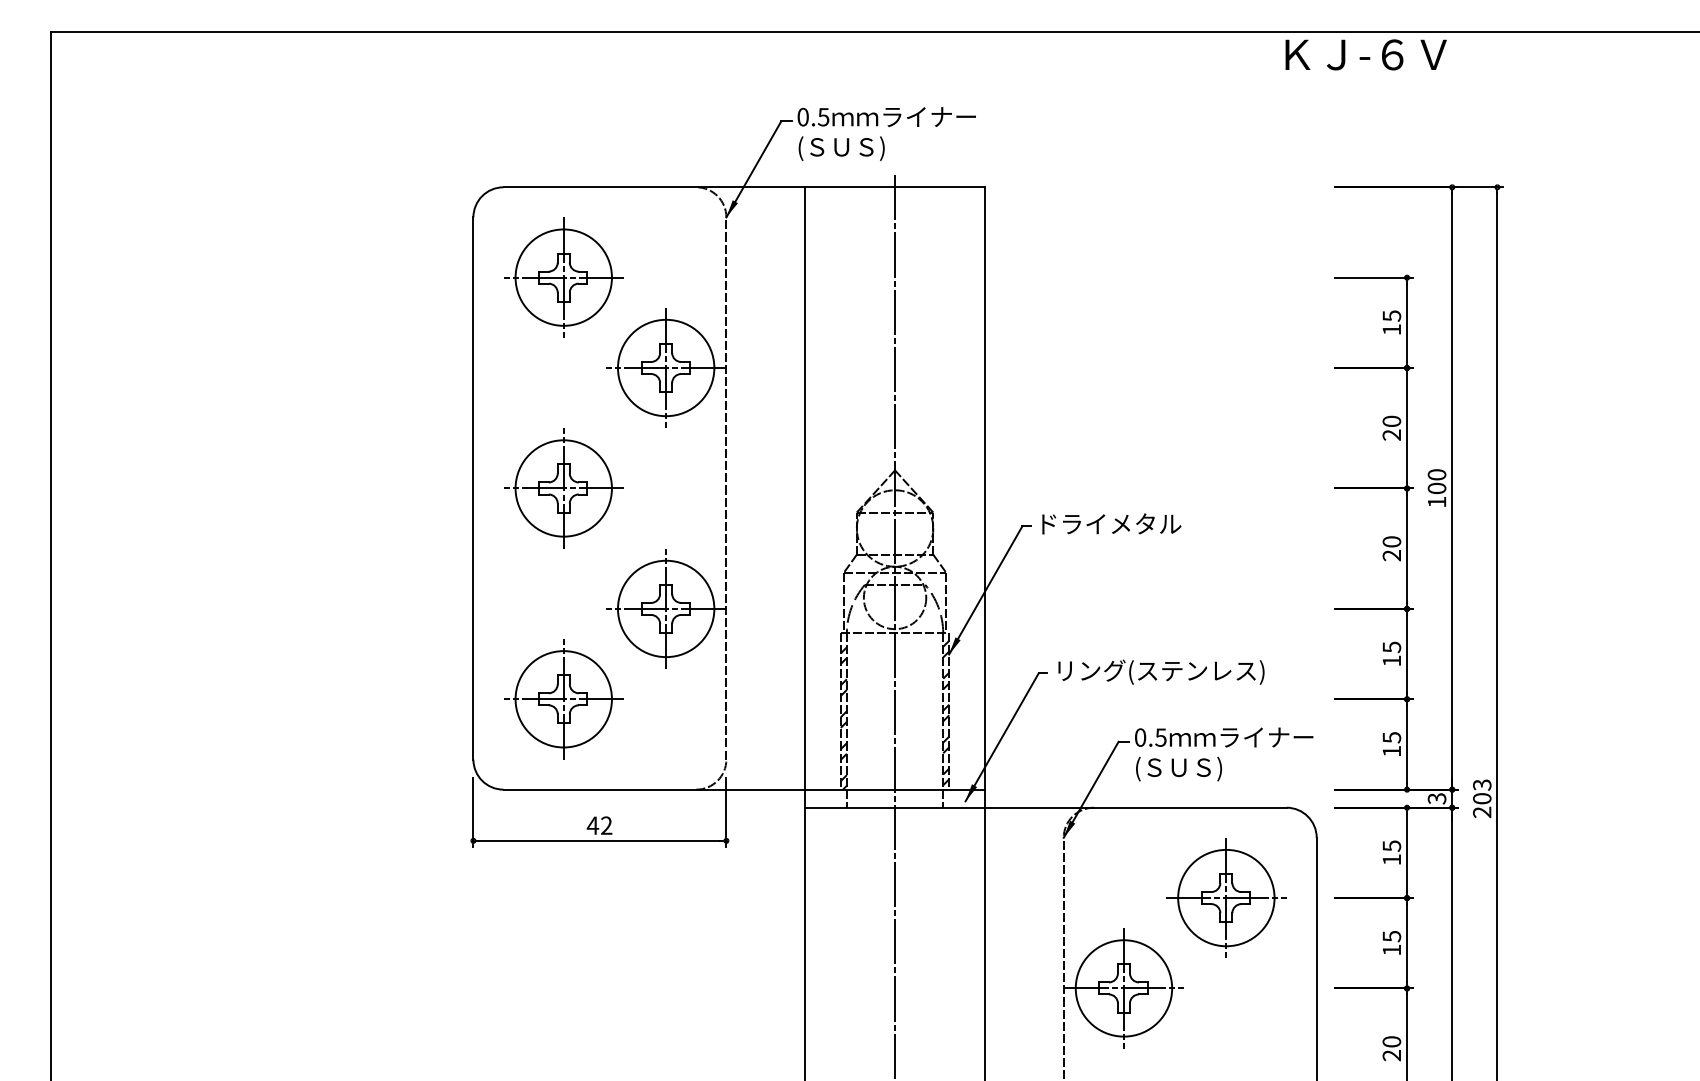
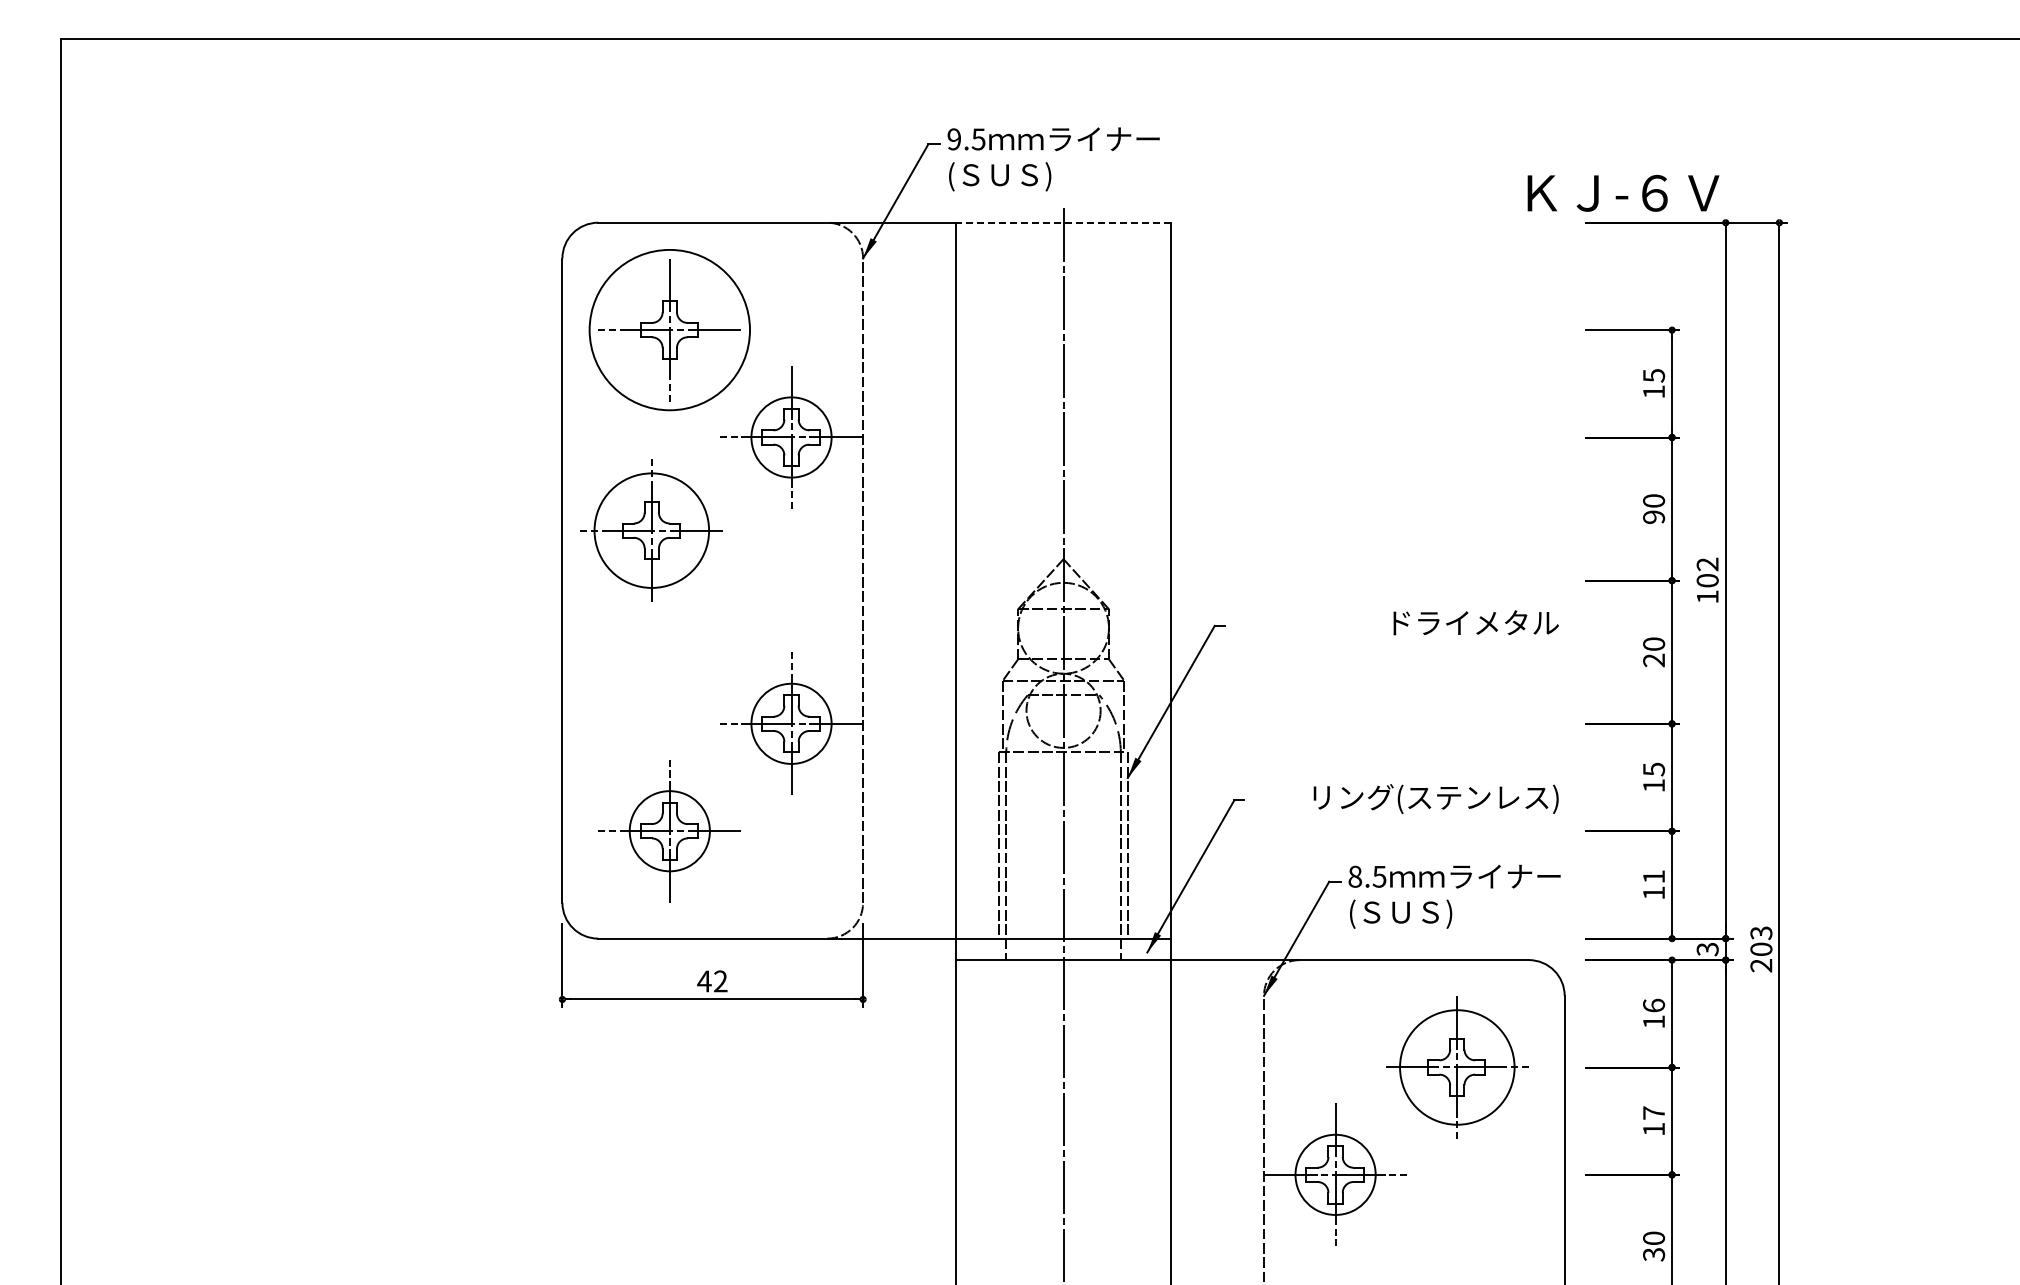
text: (1366, 55) -> (1623, 193), moved
text: (803, 117) -> (954, 139), 0.5 -> 9.5
line: (895, 187) -> (1063, 222), solid -> dashed
circle: (563, 277) -> (669, 329), size x1.4
circle: (666, 368) -> (791, 437), size x0.7
text: (1392, 434) -> (1654, 516), 20 -> 90
text: (1436, 474) -> (1707, 564), 100 -> 102
part: (563, 488) -> (651, 530), moved
text: (1111, 523) -> (1475, 622), moved
circle: (666, 608) -> (791, 723), size x0.7
text: (1160, 671) -> (1435, 798), moved
circle: (563, 698) -> (669, 830), size x0.7
hatch: (945, 712) -> (1123, 847), removed
hatch: (843, 718) -> (1002, 853), removed
text: (1140, 737) -> (1355, 876), 0.5 -> 8.5
text: (1392, 737) -> (1654, 876), 15 -> 11
text: (1392, 845) -> (1654, 1005), 15 -> 16
text: (1392, 936) -> (1654, 1113), 15 -> 17
circle: (1123, 988) -> (1335, 1174), size x0.7
text: (1392, 1055) -> (1654, 1254), 20 -> 30

